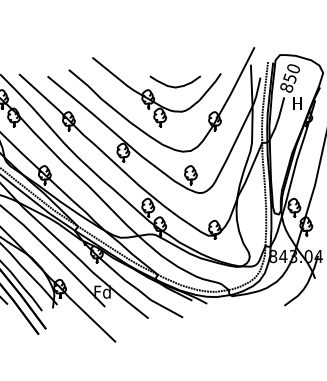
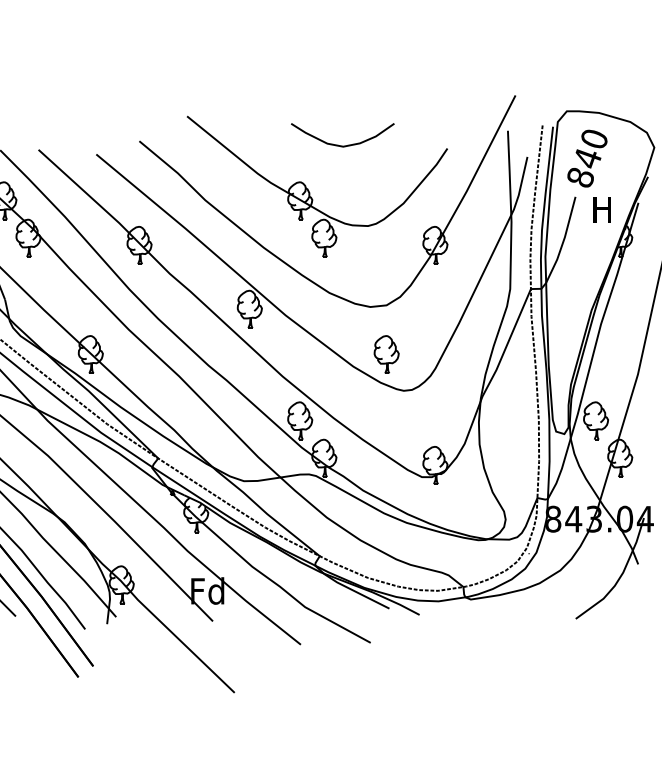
text: (289, 78) -> (586, 158), 850 -> 840
curve: (171, 85) -> (335, 142), moved

